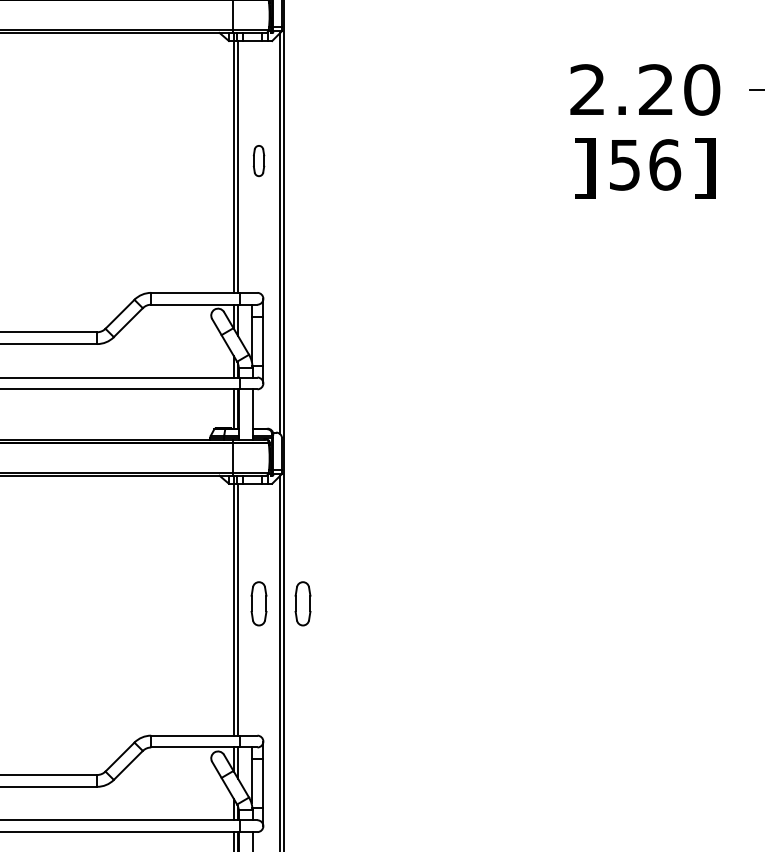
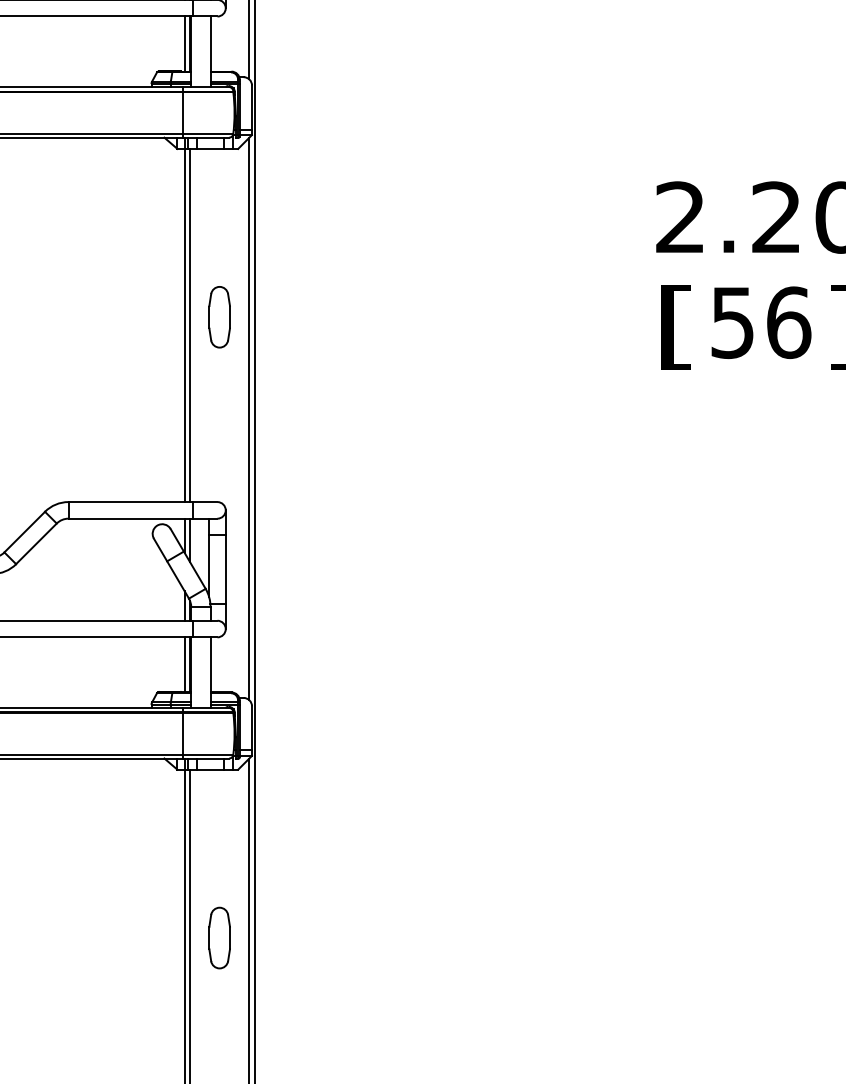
part: (258, 160) -> (218, 316), size x1.43
text: (584, 168) -> (676, 327), ] -> [
part: (302, 603) -> (280, 937), removed

